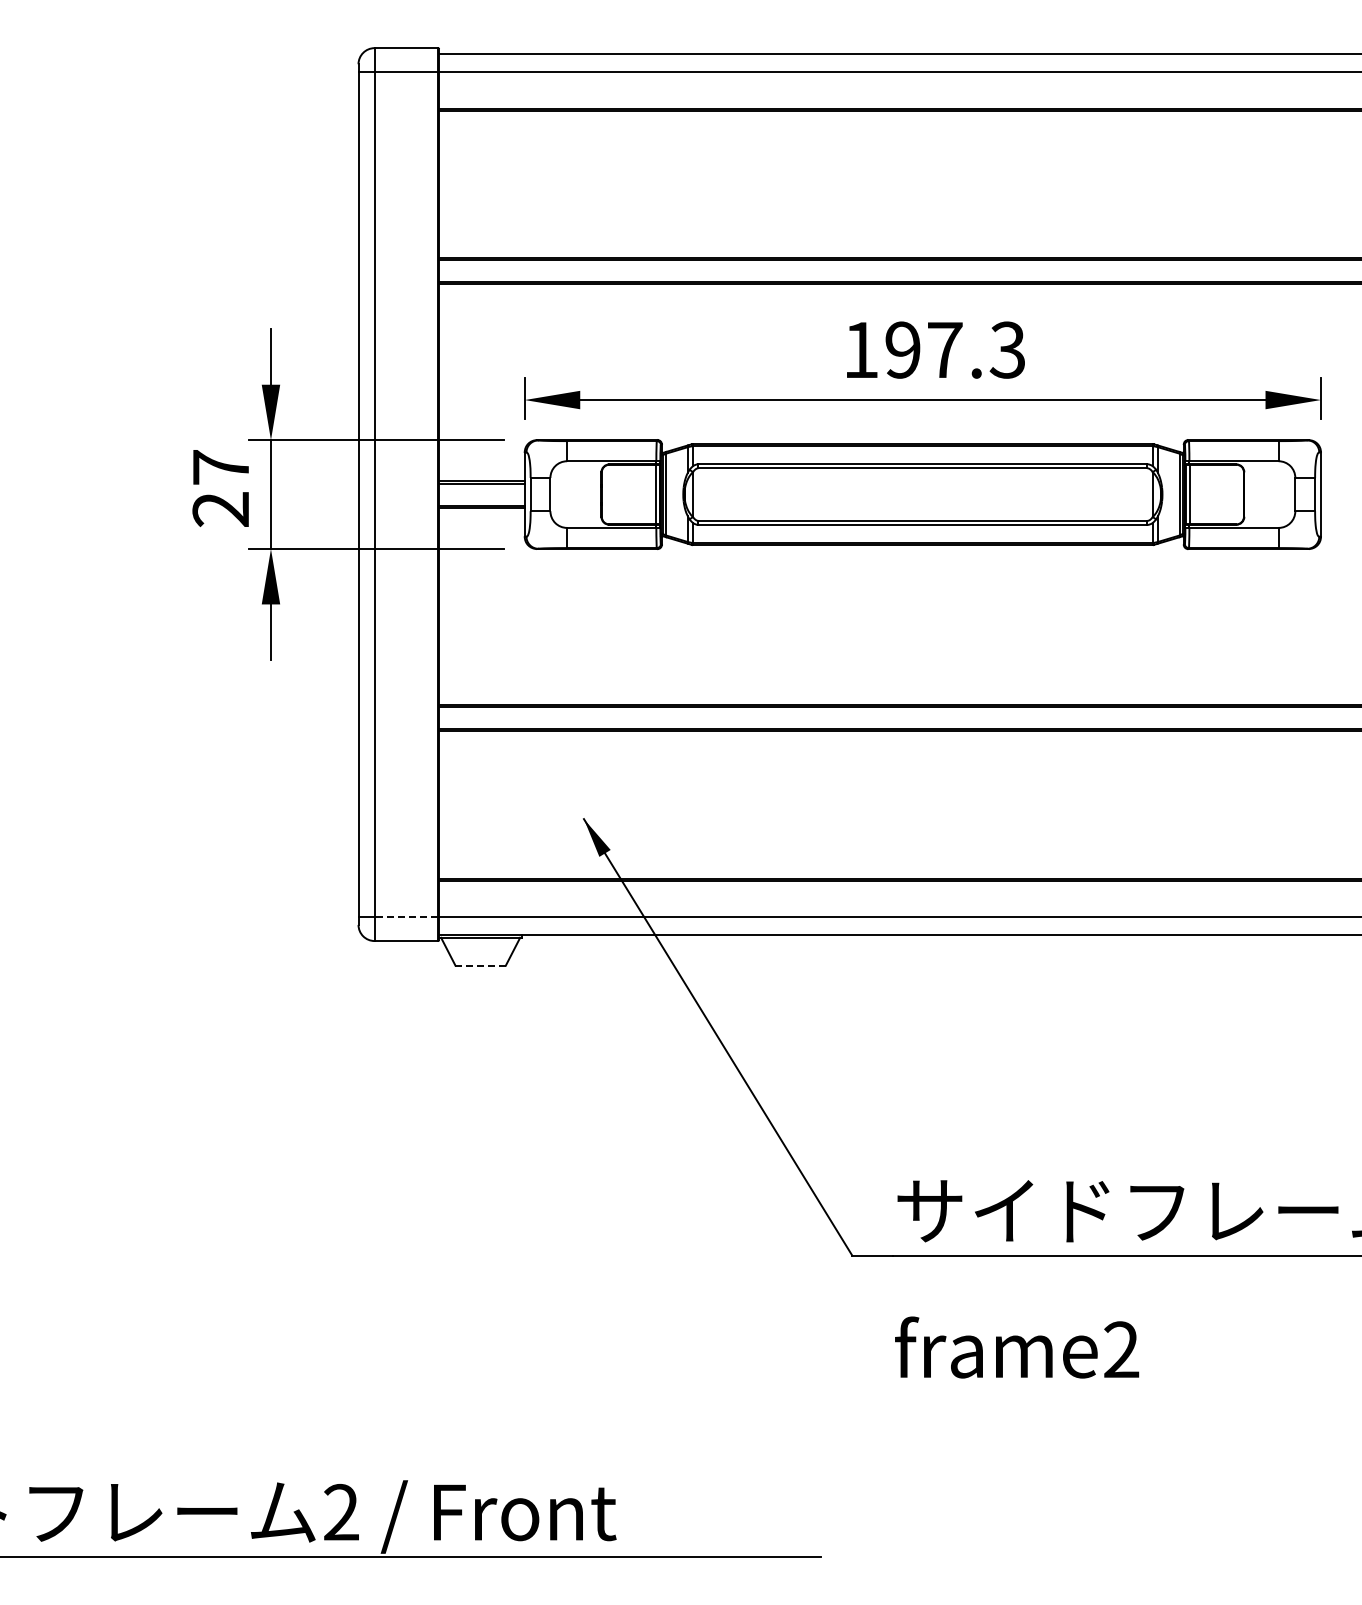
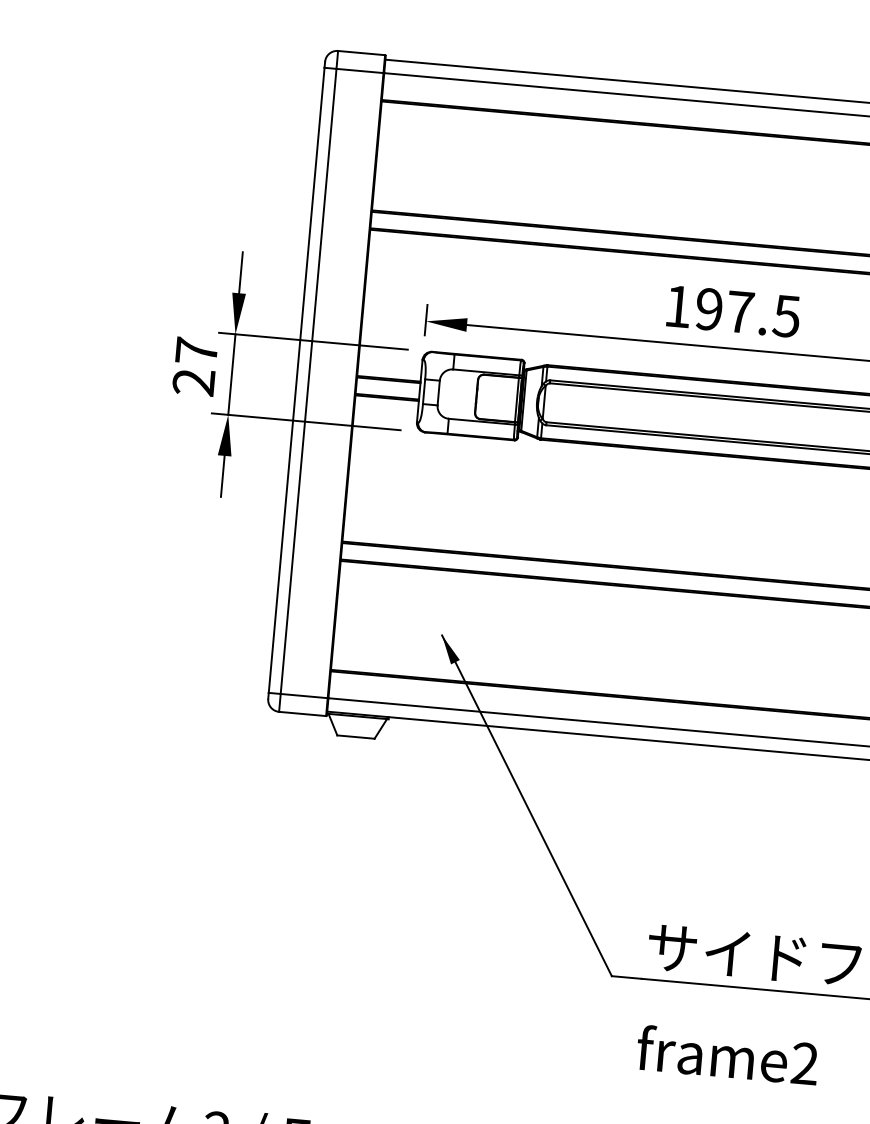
text: (1007, 349) -> (786, 315), 197.3 -> 197.5
line: (406, 916) -> (304, 695), dashed -> solid
line: (481, 965) -> (356, 737), dashed -> solid

